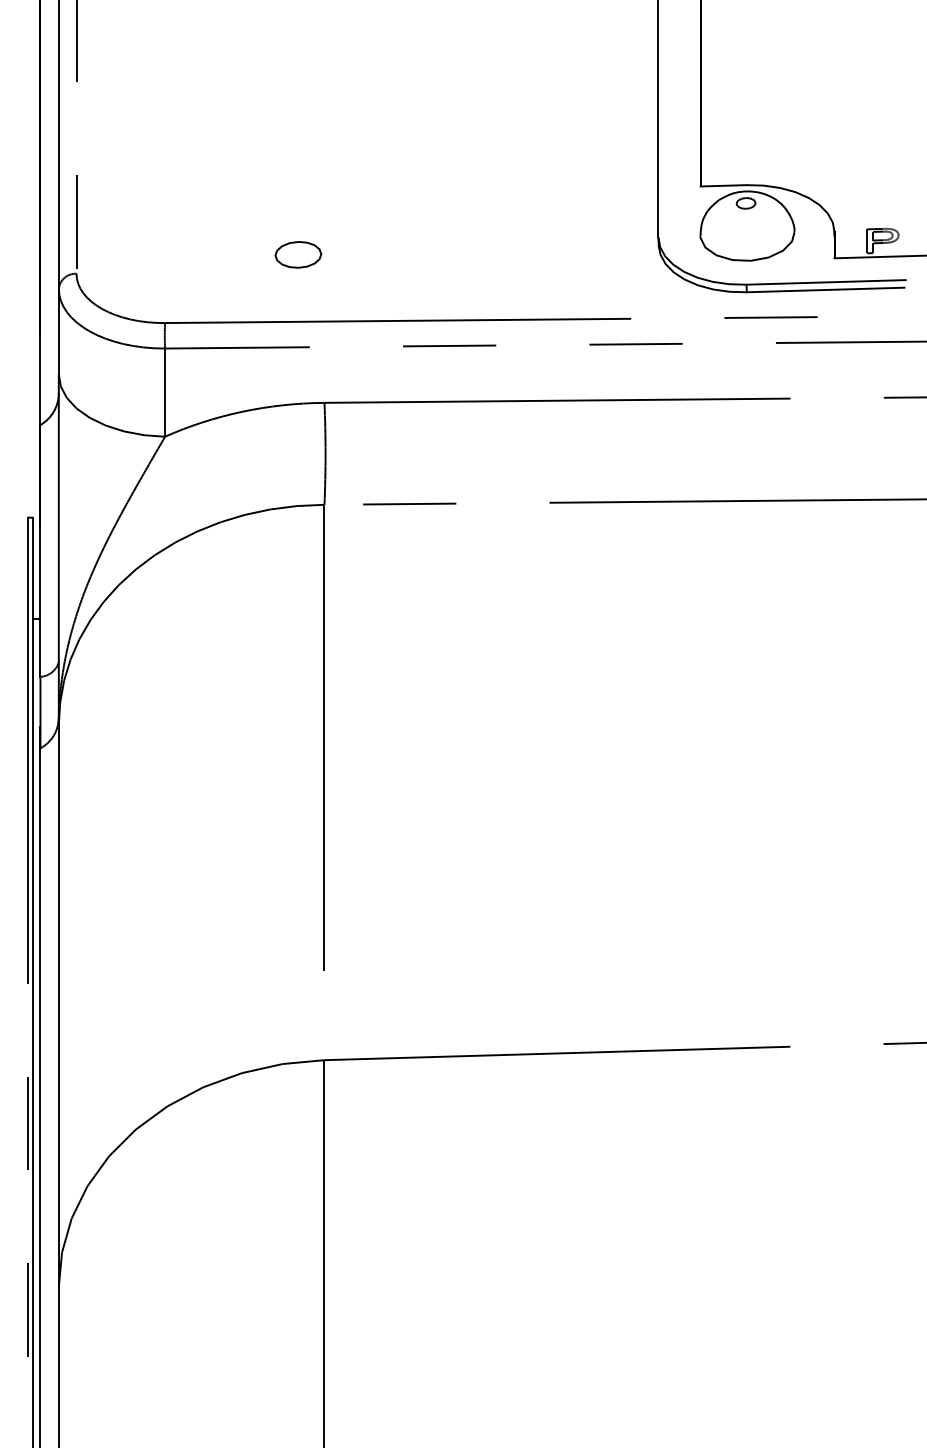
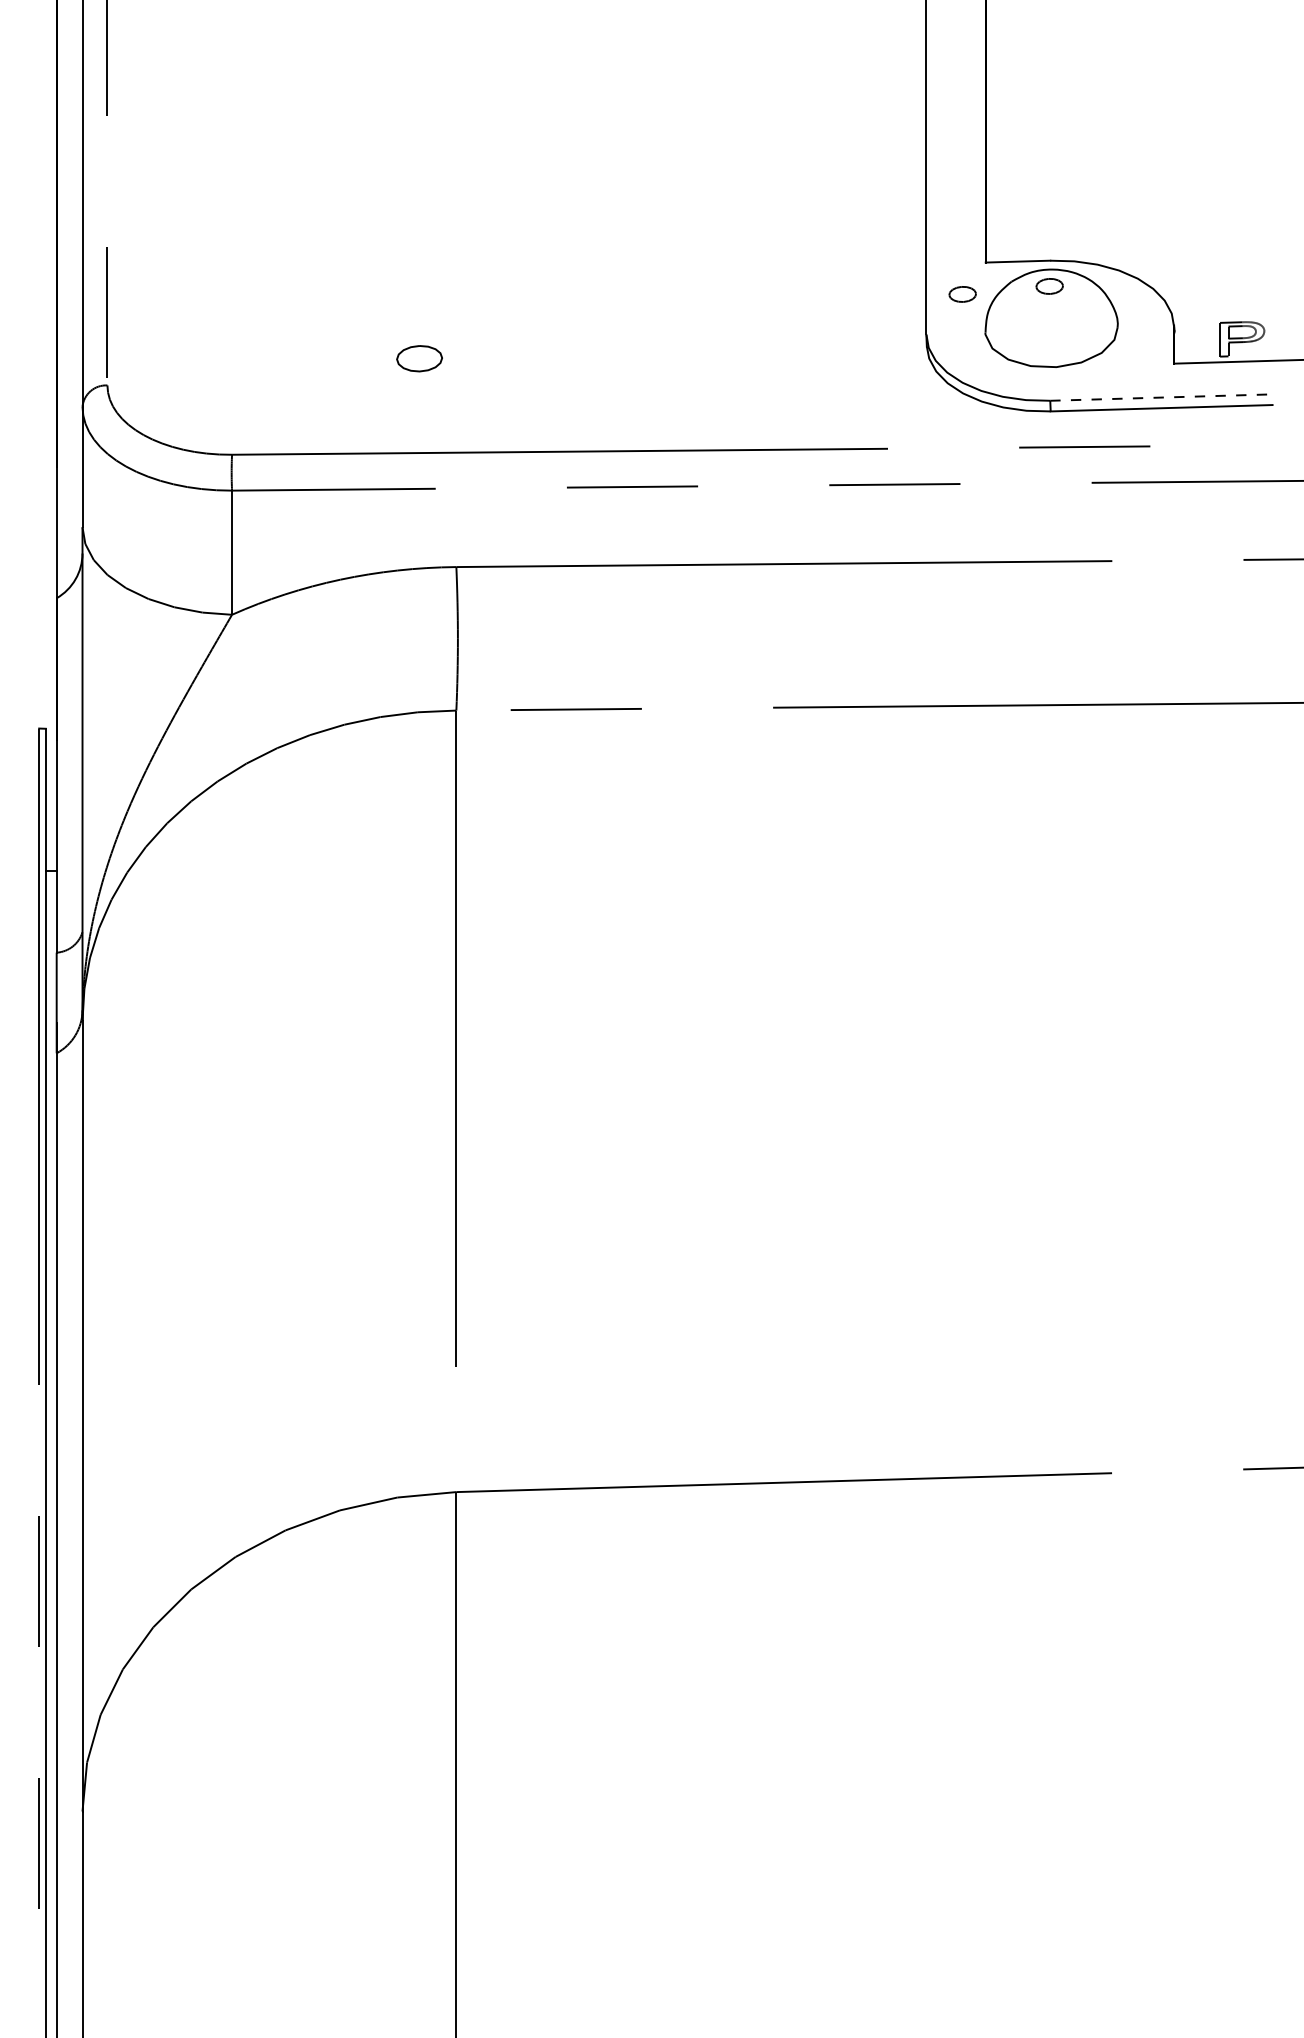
part: (684, 209) -> (962, 294), added
part: (298, 254) -> (419, 358), size x0.7
line: (826, 282) -> (1162, 397), solid -> dashed

